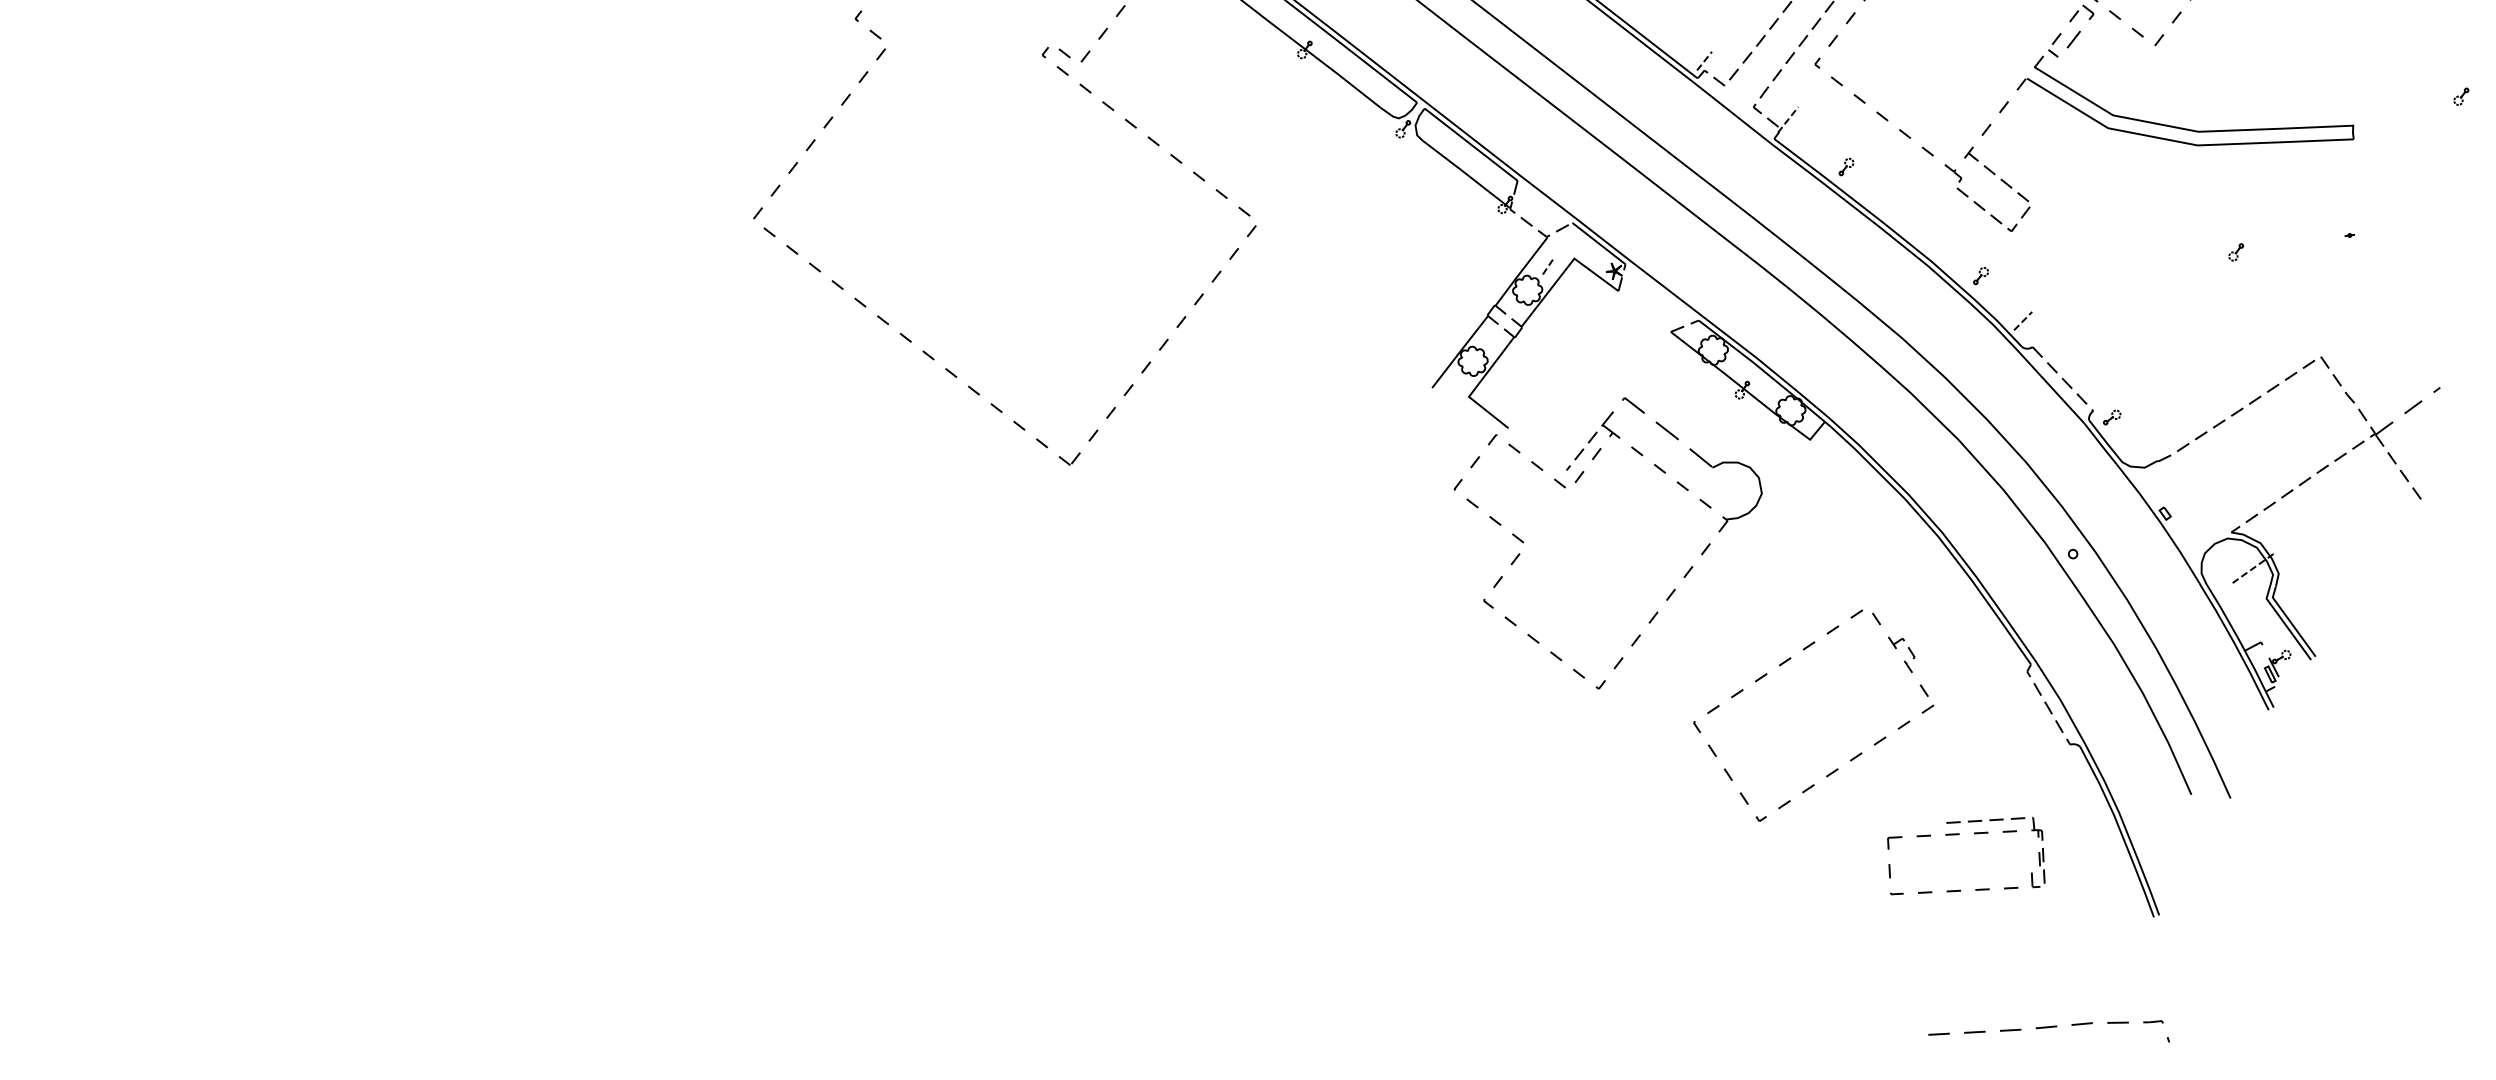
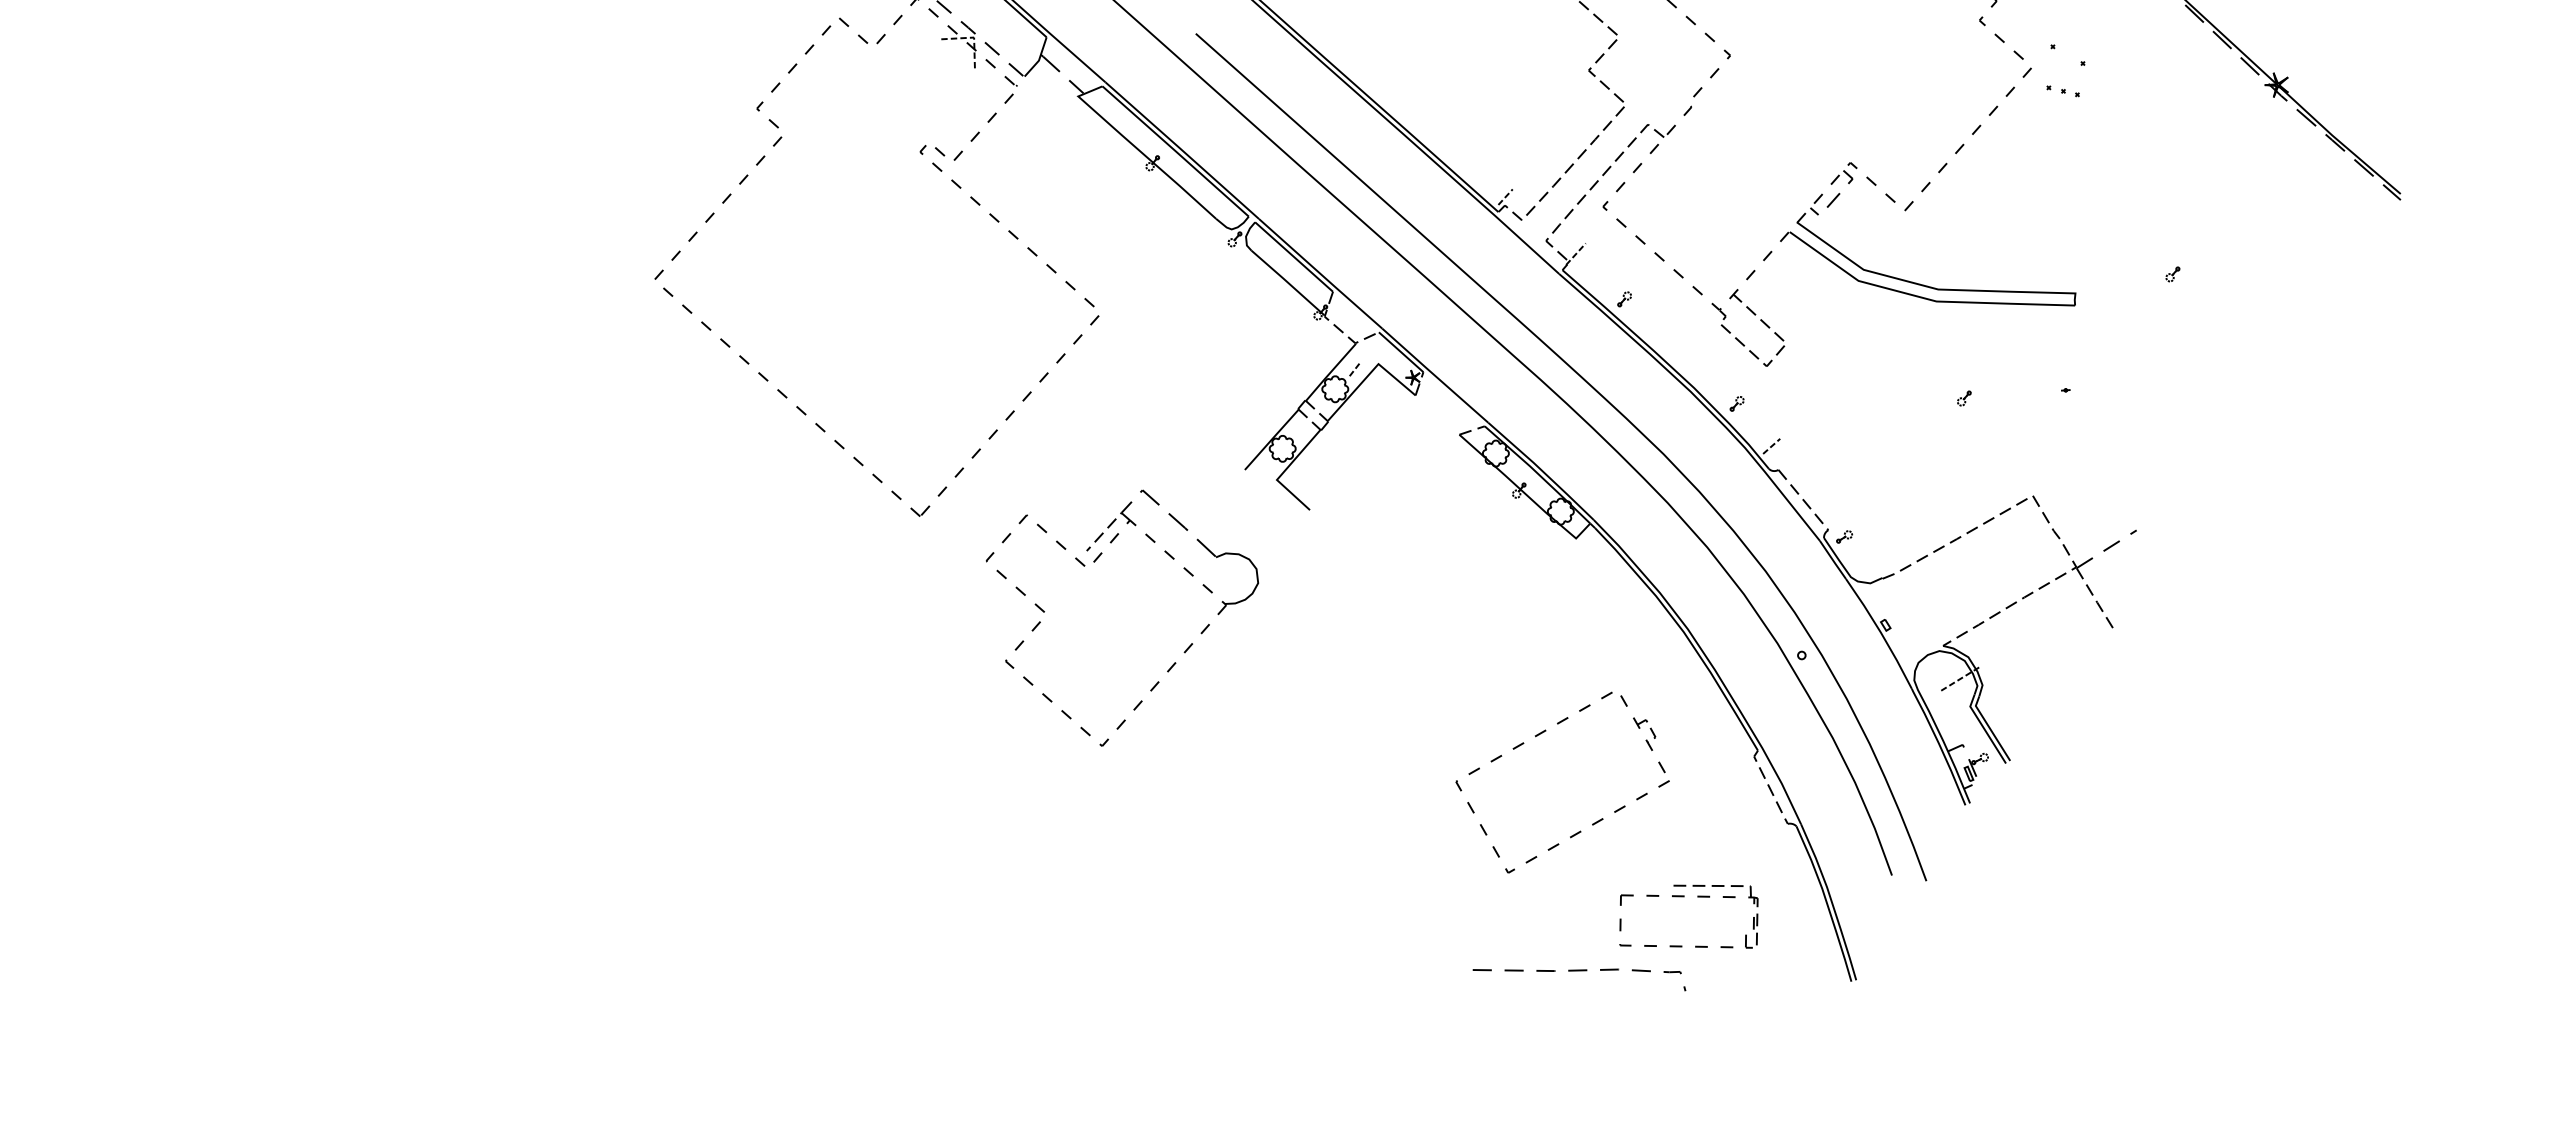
part: (1576, 482) -> (1094, 562), moved
curve: (2048, 1028) -> (1579, 971), moved

